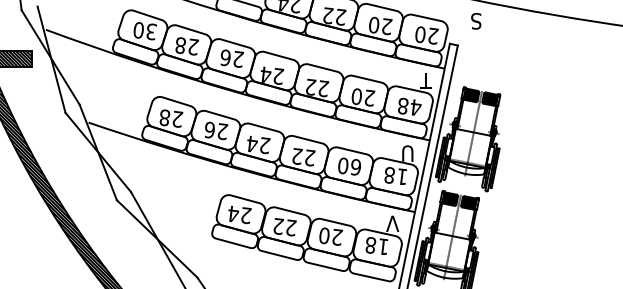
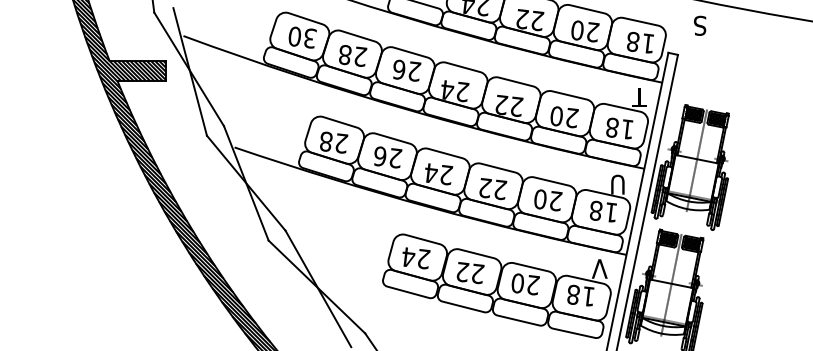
text: (427, 35) -> (641, 42), 20 -> 18
text: (415, 107) -> (627, 129), 48 -> 18
text: (355, 167) -> (555, 201), 60 -> 20

